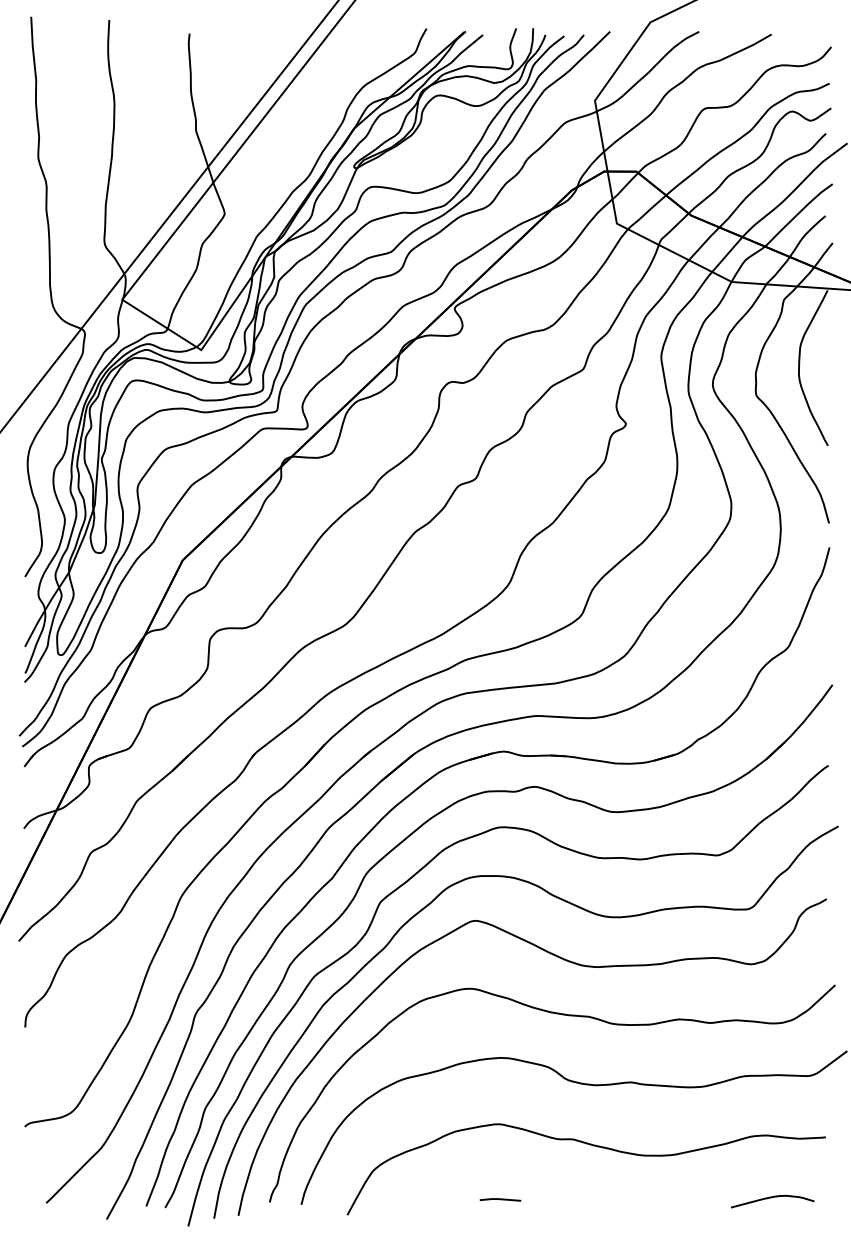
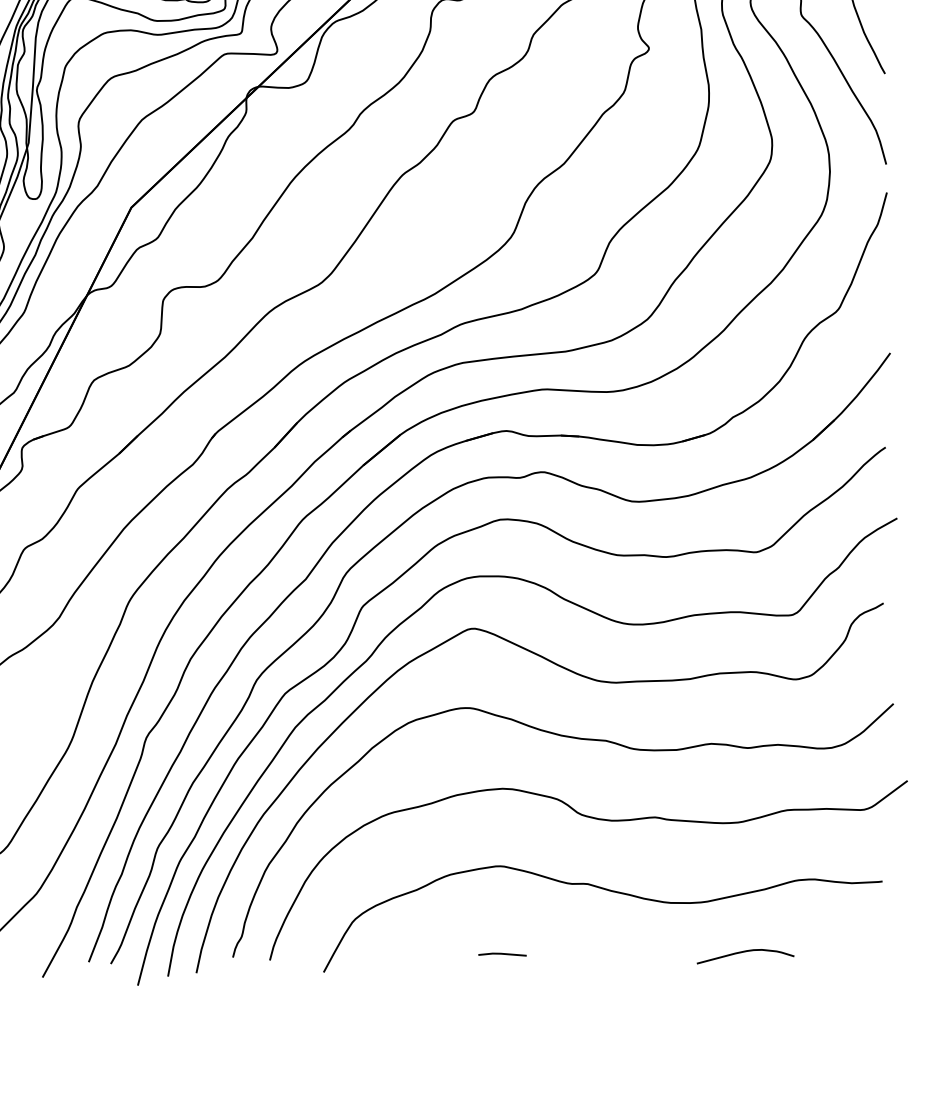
curve: (771, 1198) -> (744, 953), moved

